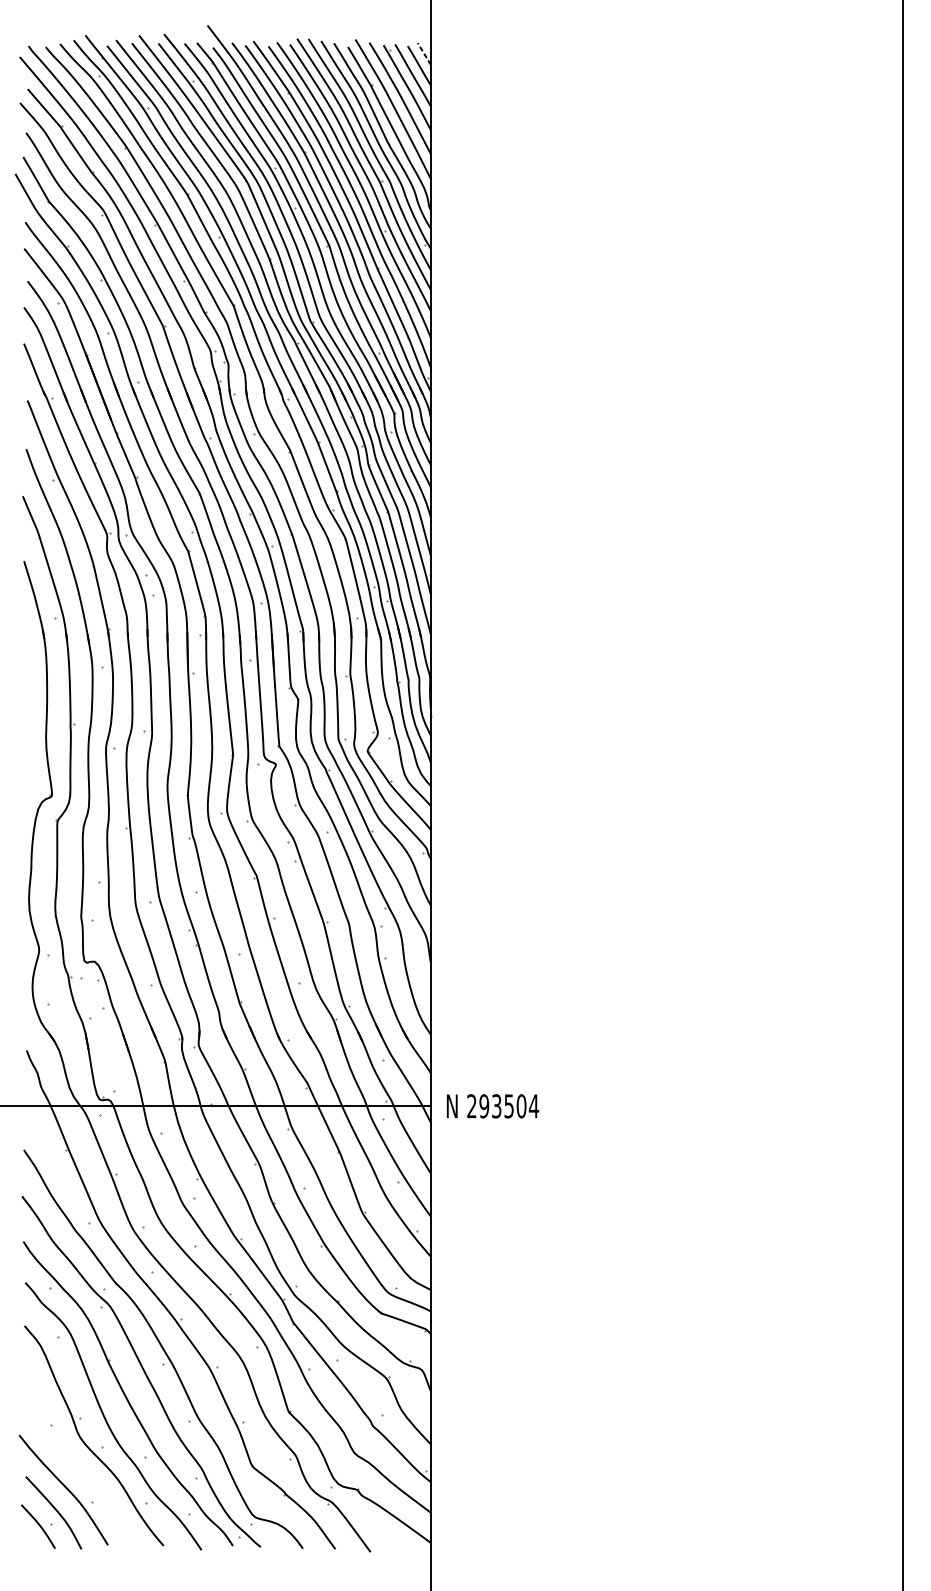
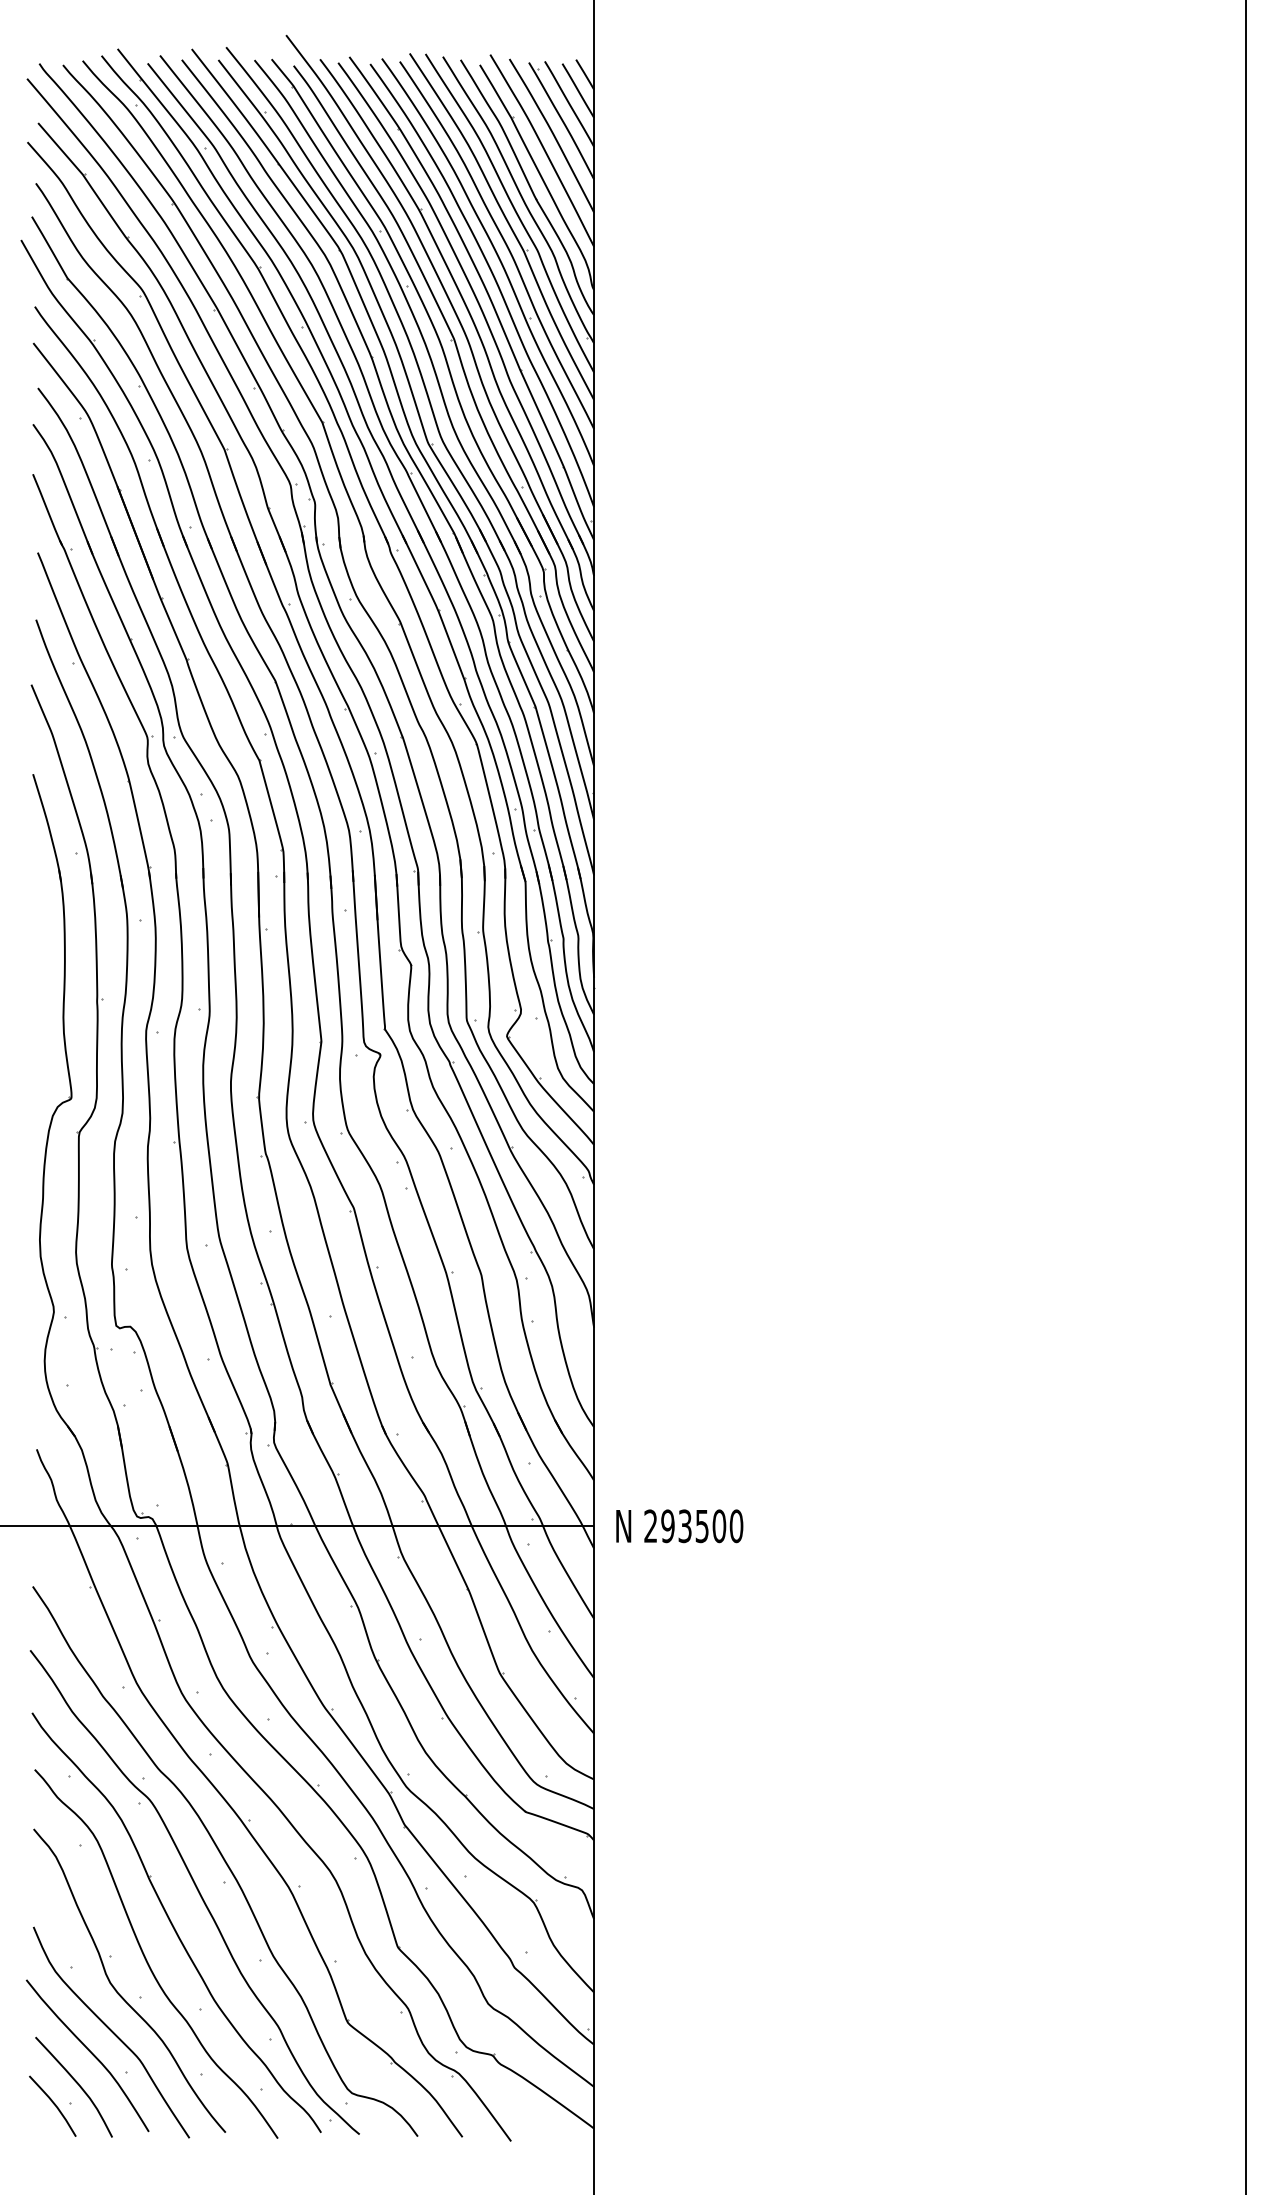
line: (423, 53) -> (584, 74), dashed -> solid
text: (534, 1106) -> (736, 1526), 293504 -> 293500
curve: (80, 1473) -> (111, 2032), added

